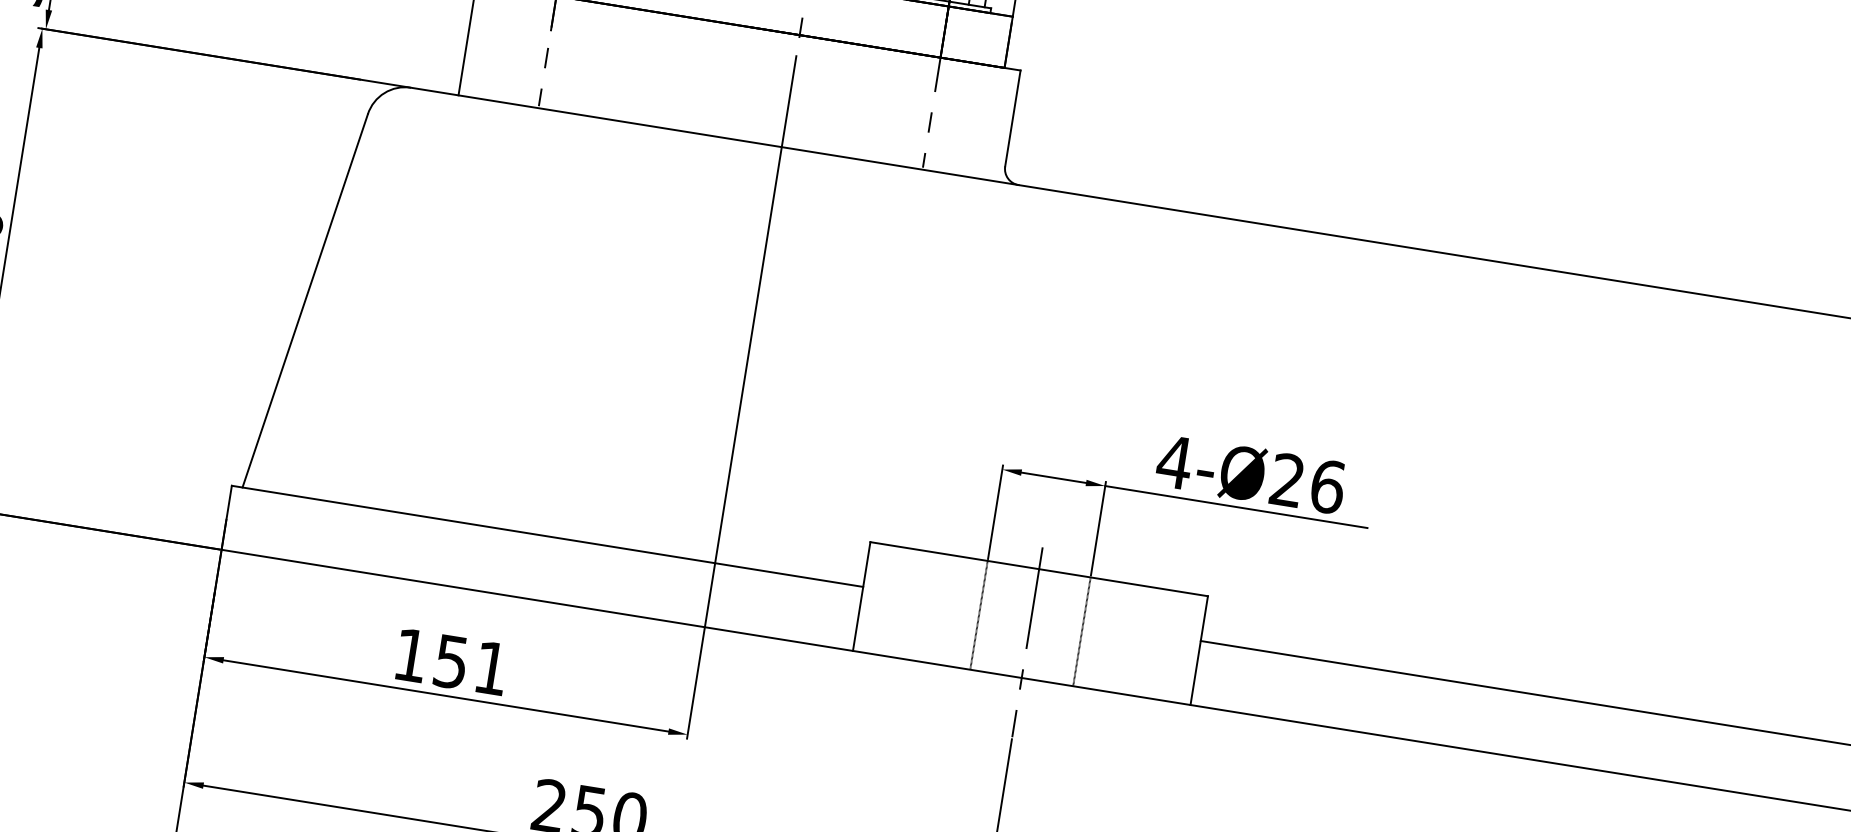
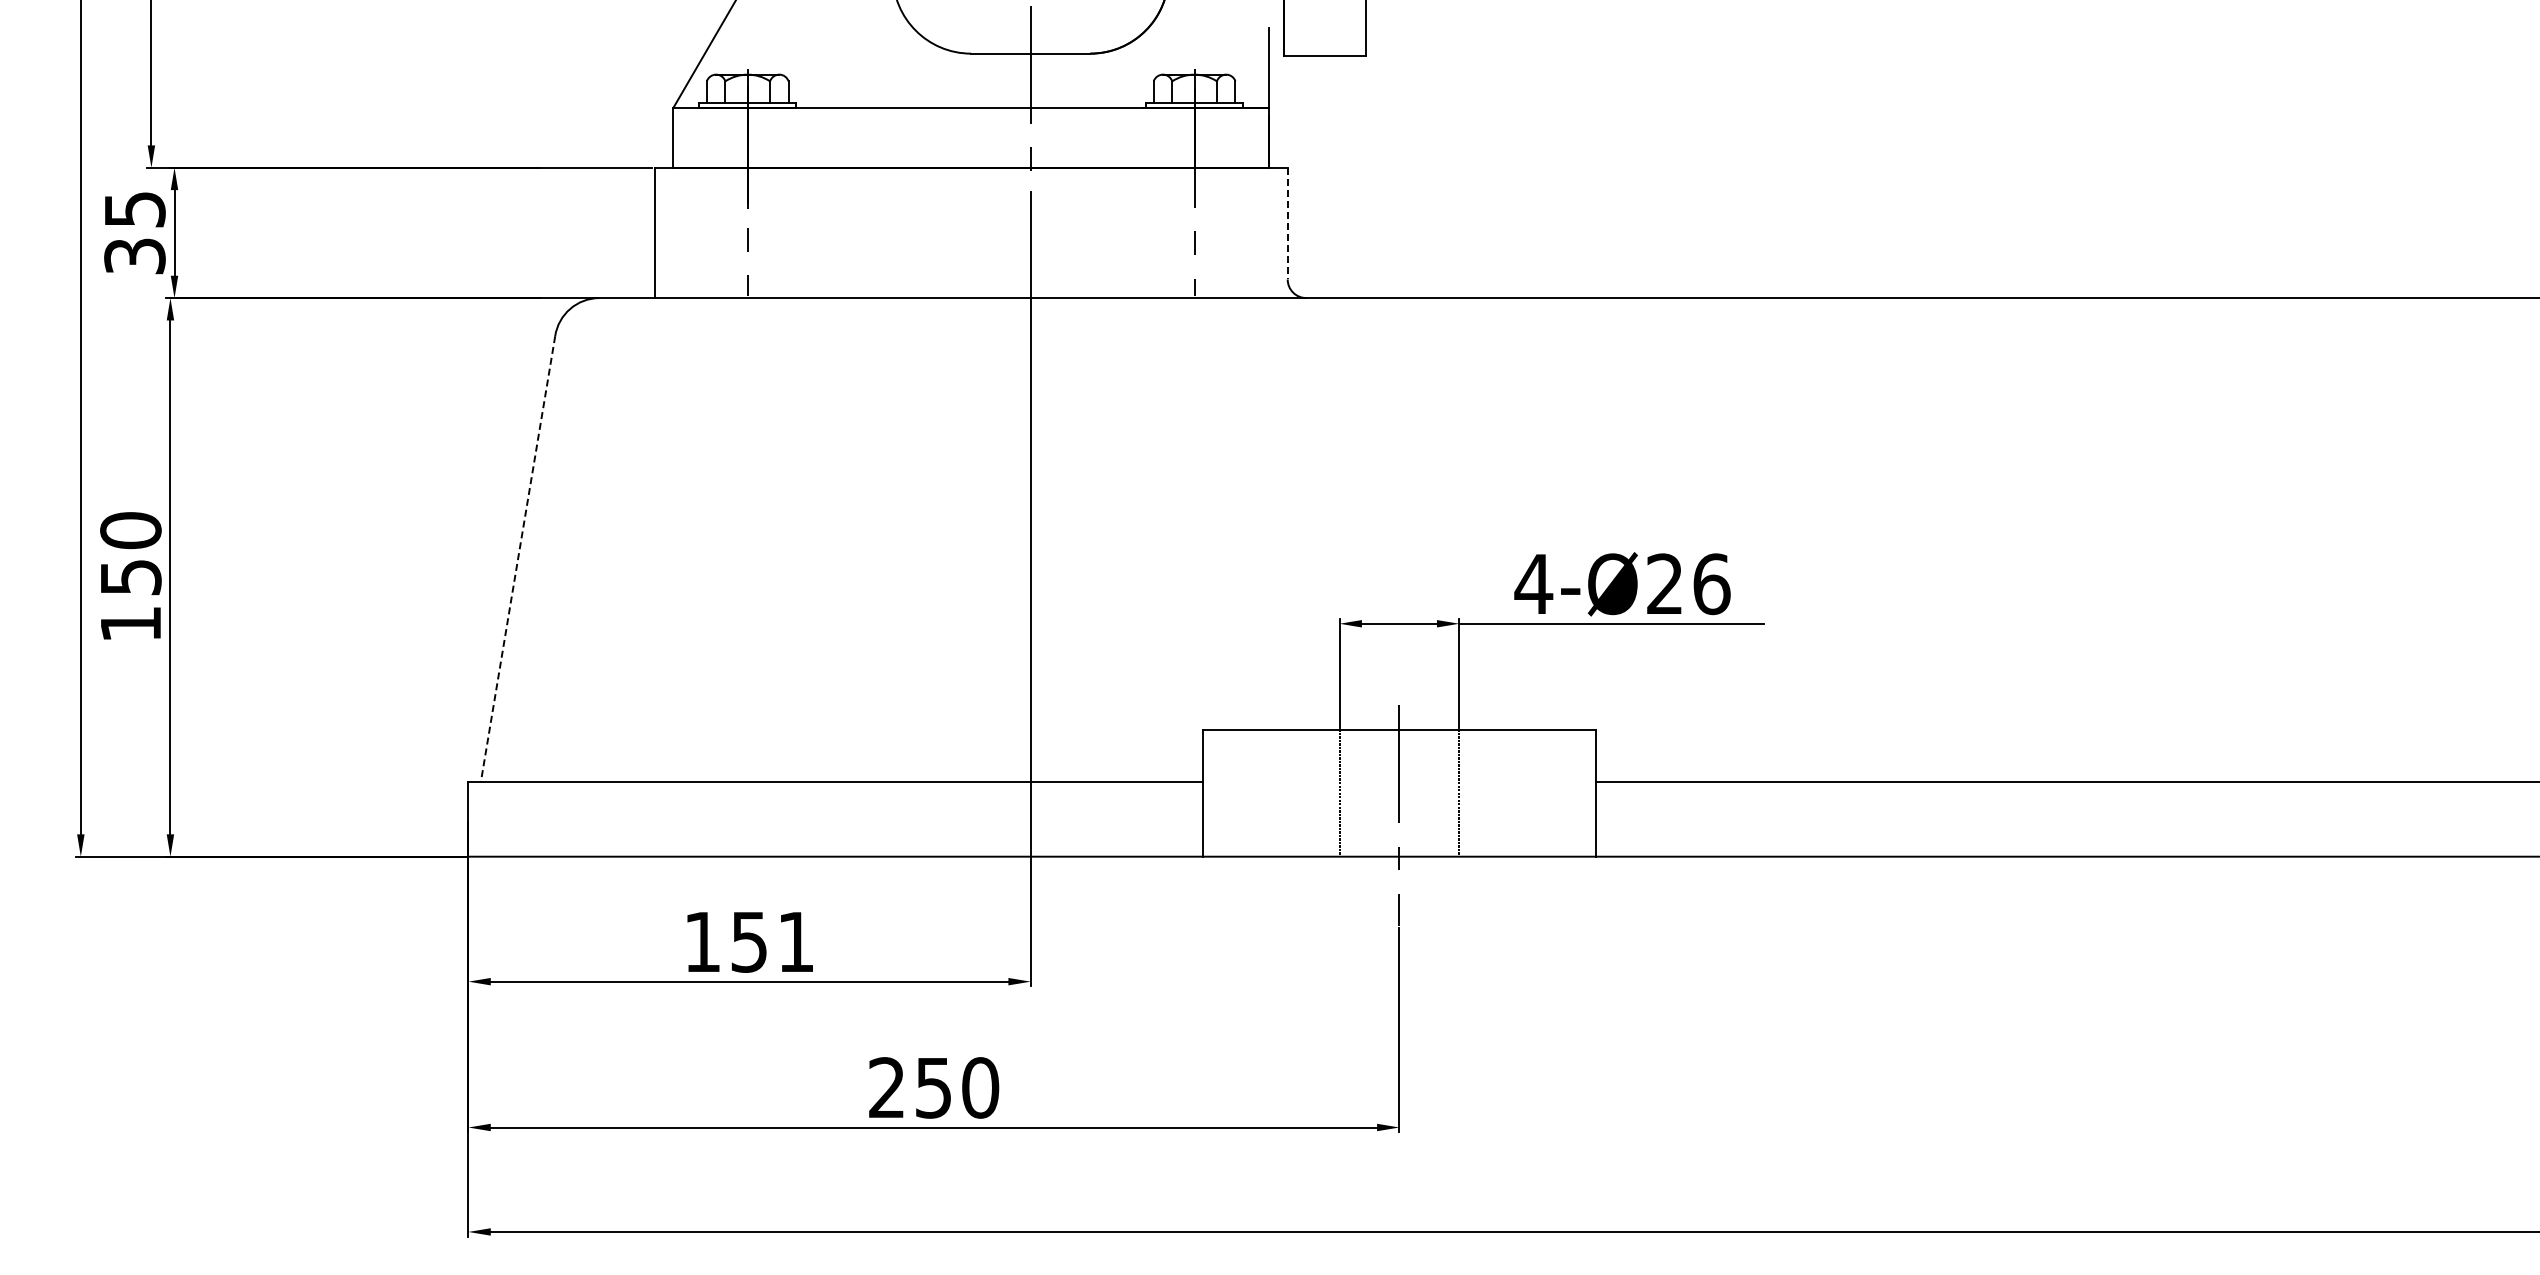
line: (1012, 118) -> (1287, 223), solid -> dashed
line: (304, 301) -> (517, 559), solid -> dashed

